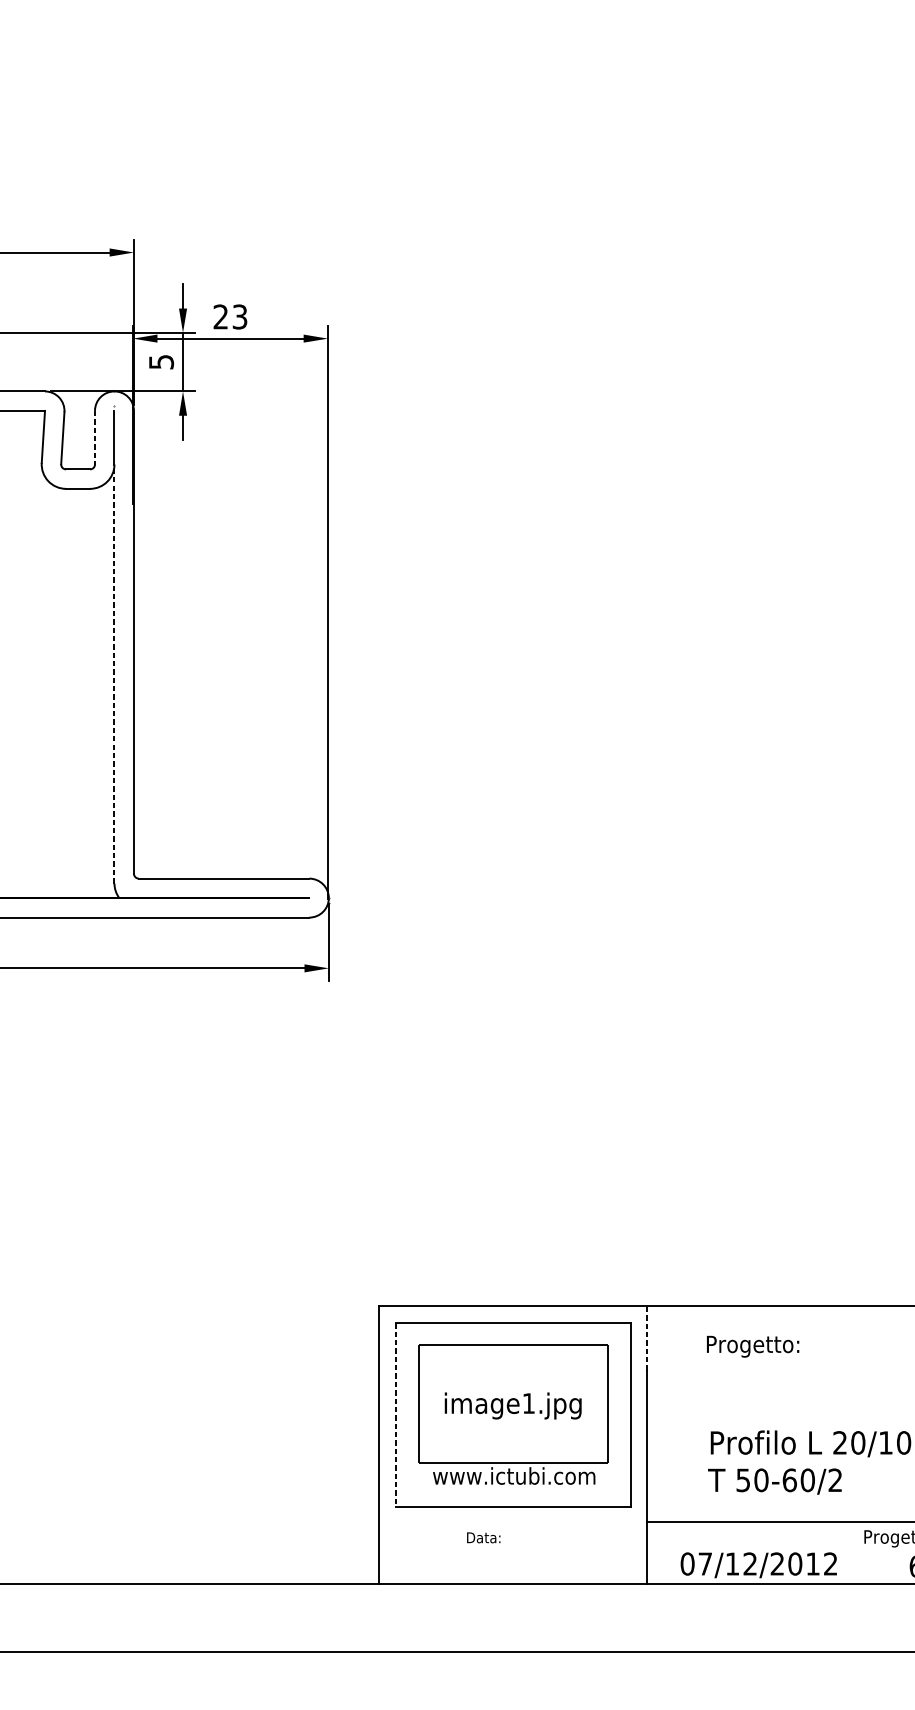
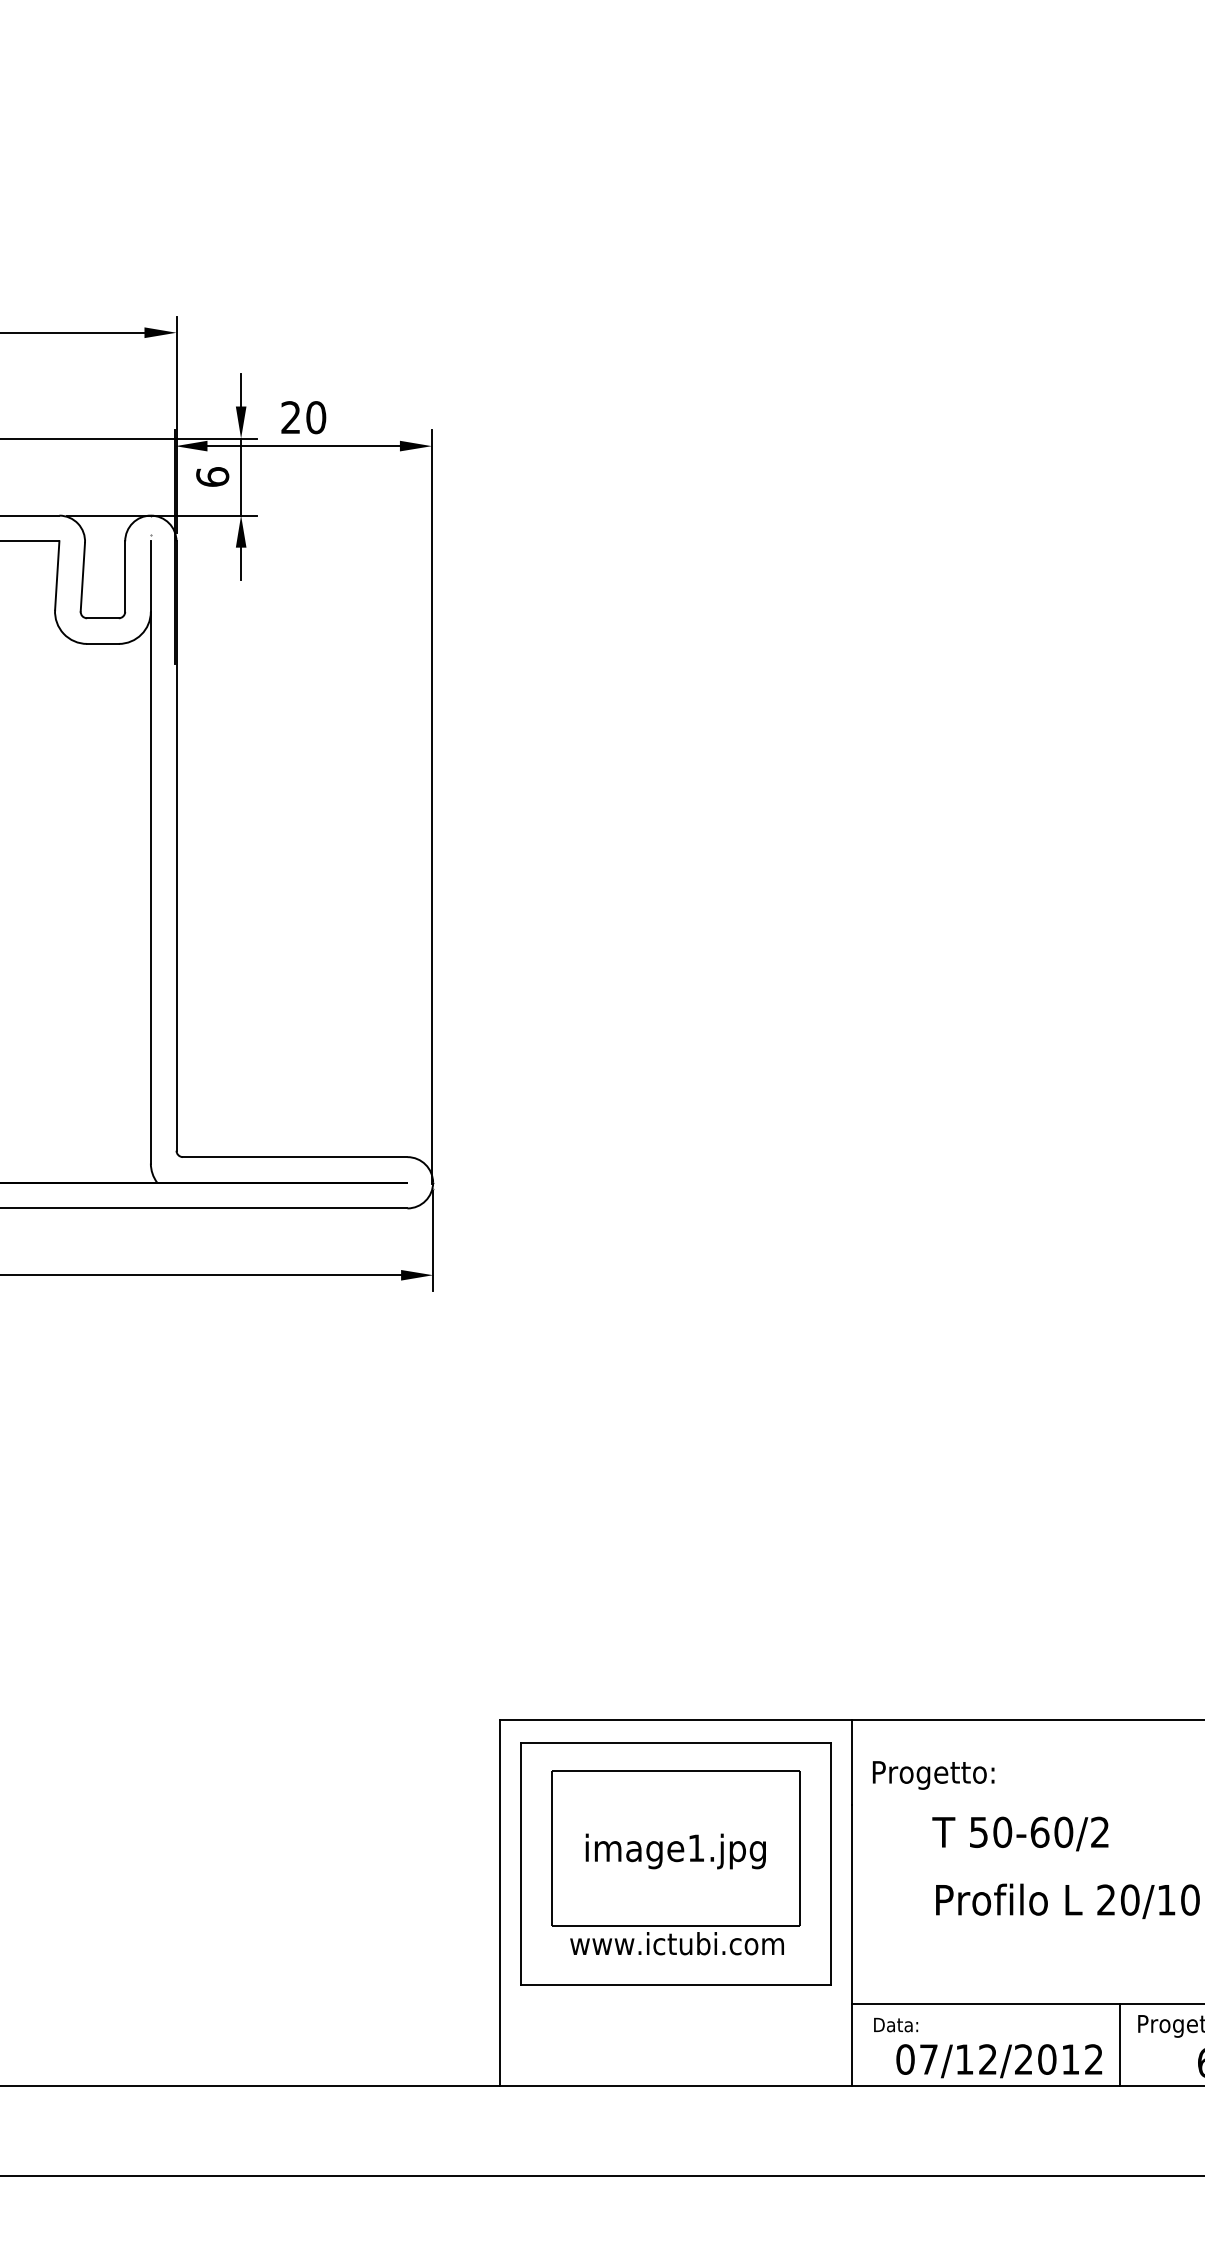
text: (240, 316) -> (316, 417), 23 -> 20
text: (161, 361) -> (212, 476), 5 -> 6
line: (95, 438) -> (125, 577), dashed -> solid
line: (114, 673) -> (150, 887), dashed -> solid
line: (646, 1338) -> (851, 1762), dashed -> solid
text: (752, 1346) -> (933, 1775), moved
line: (395, 1415) -> (521, 1863), dashed -> solid
text: (774, 1481) -> (1020, 1833), moved
text: (484, 1537) -> (896, 2024), moved
line: (850, 1552) -> (1120, 2044), added

